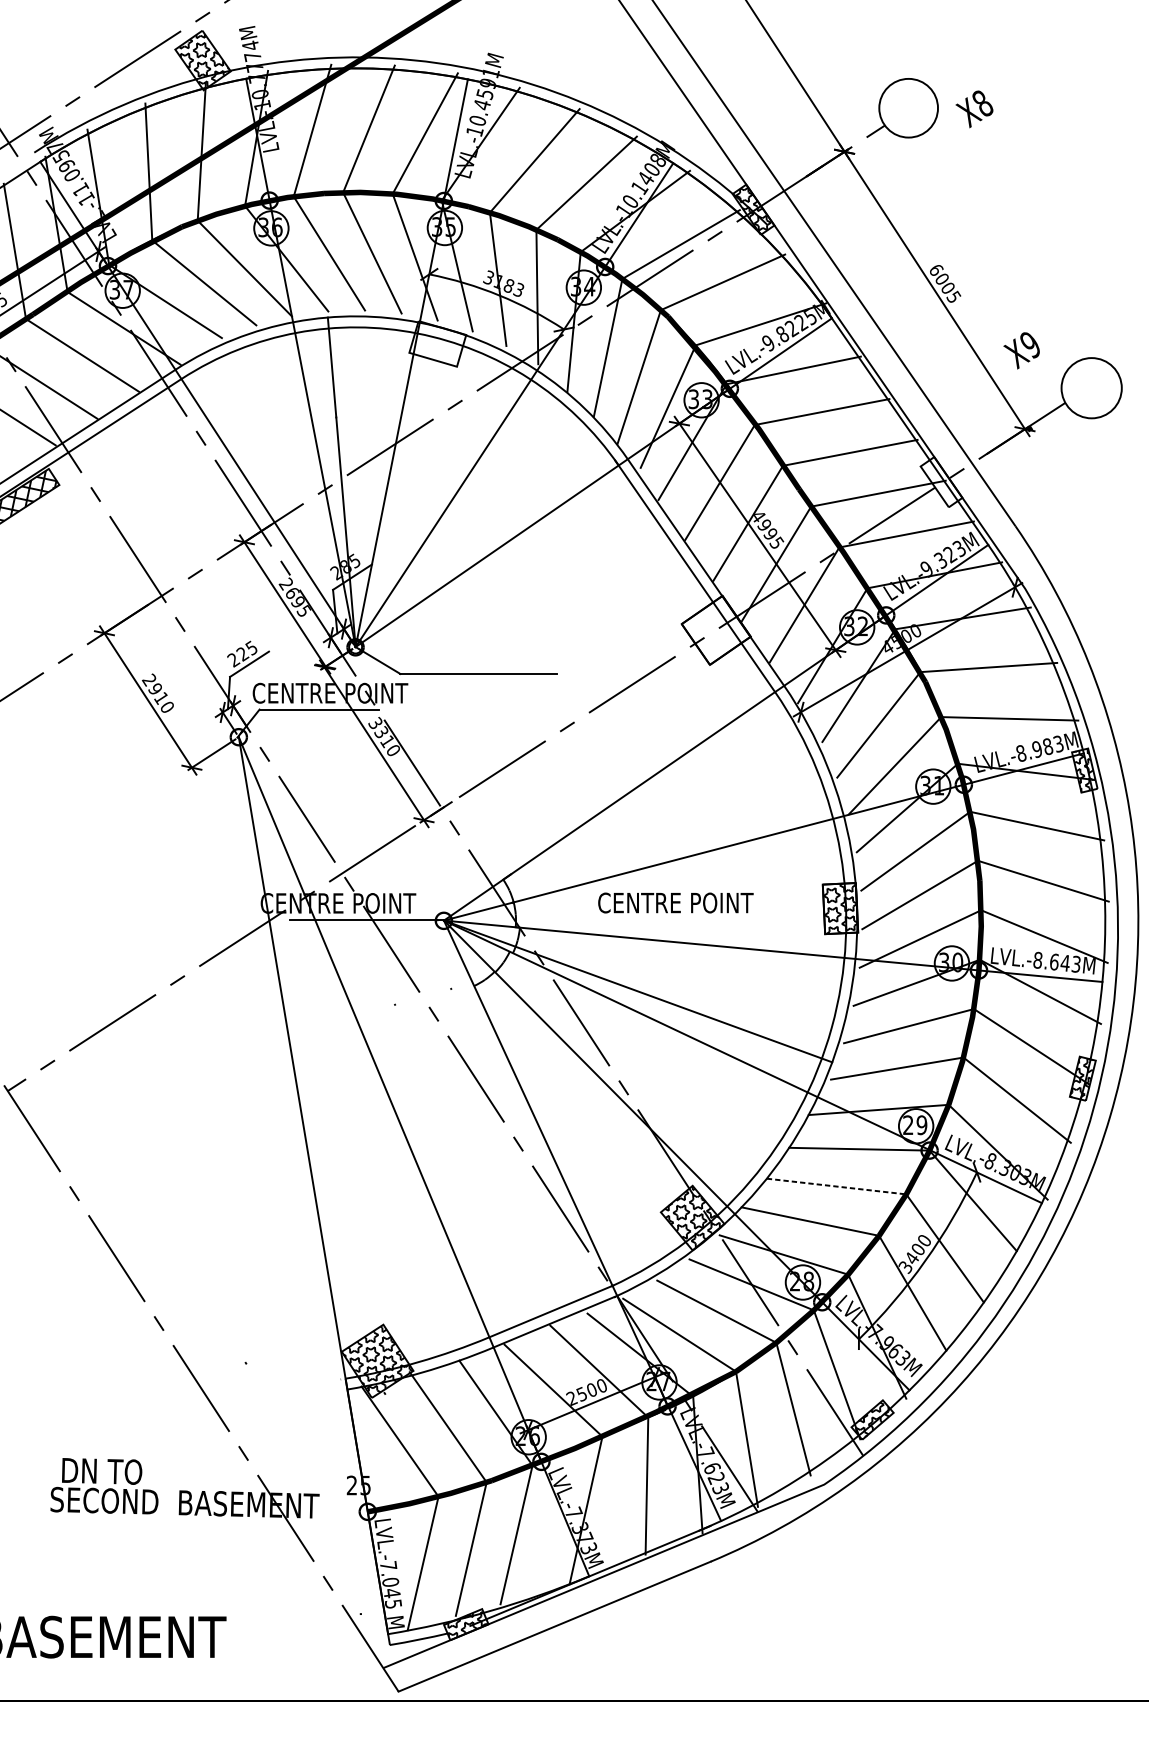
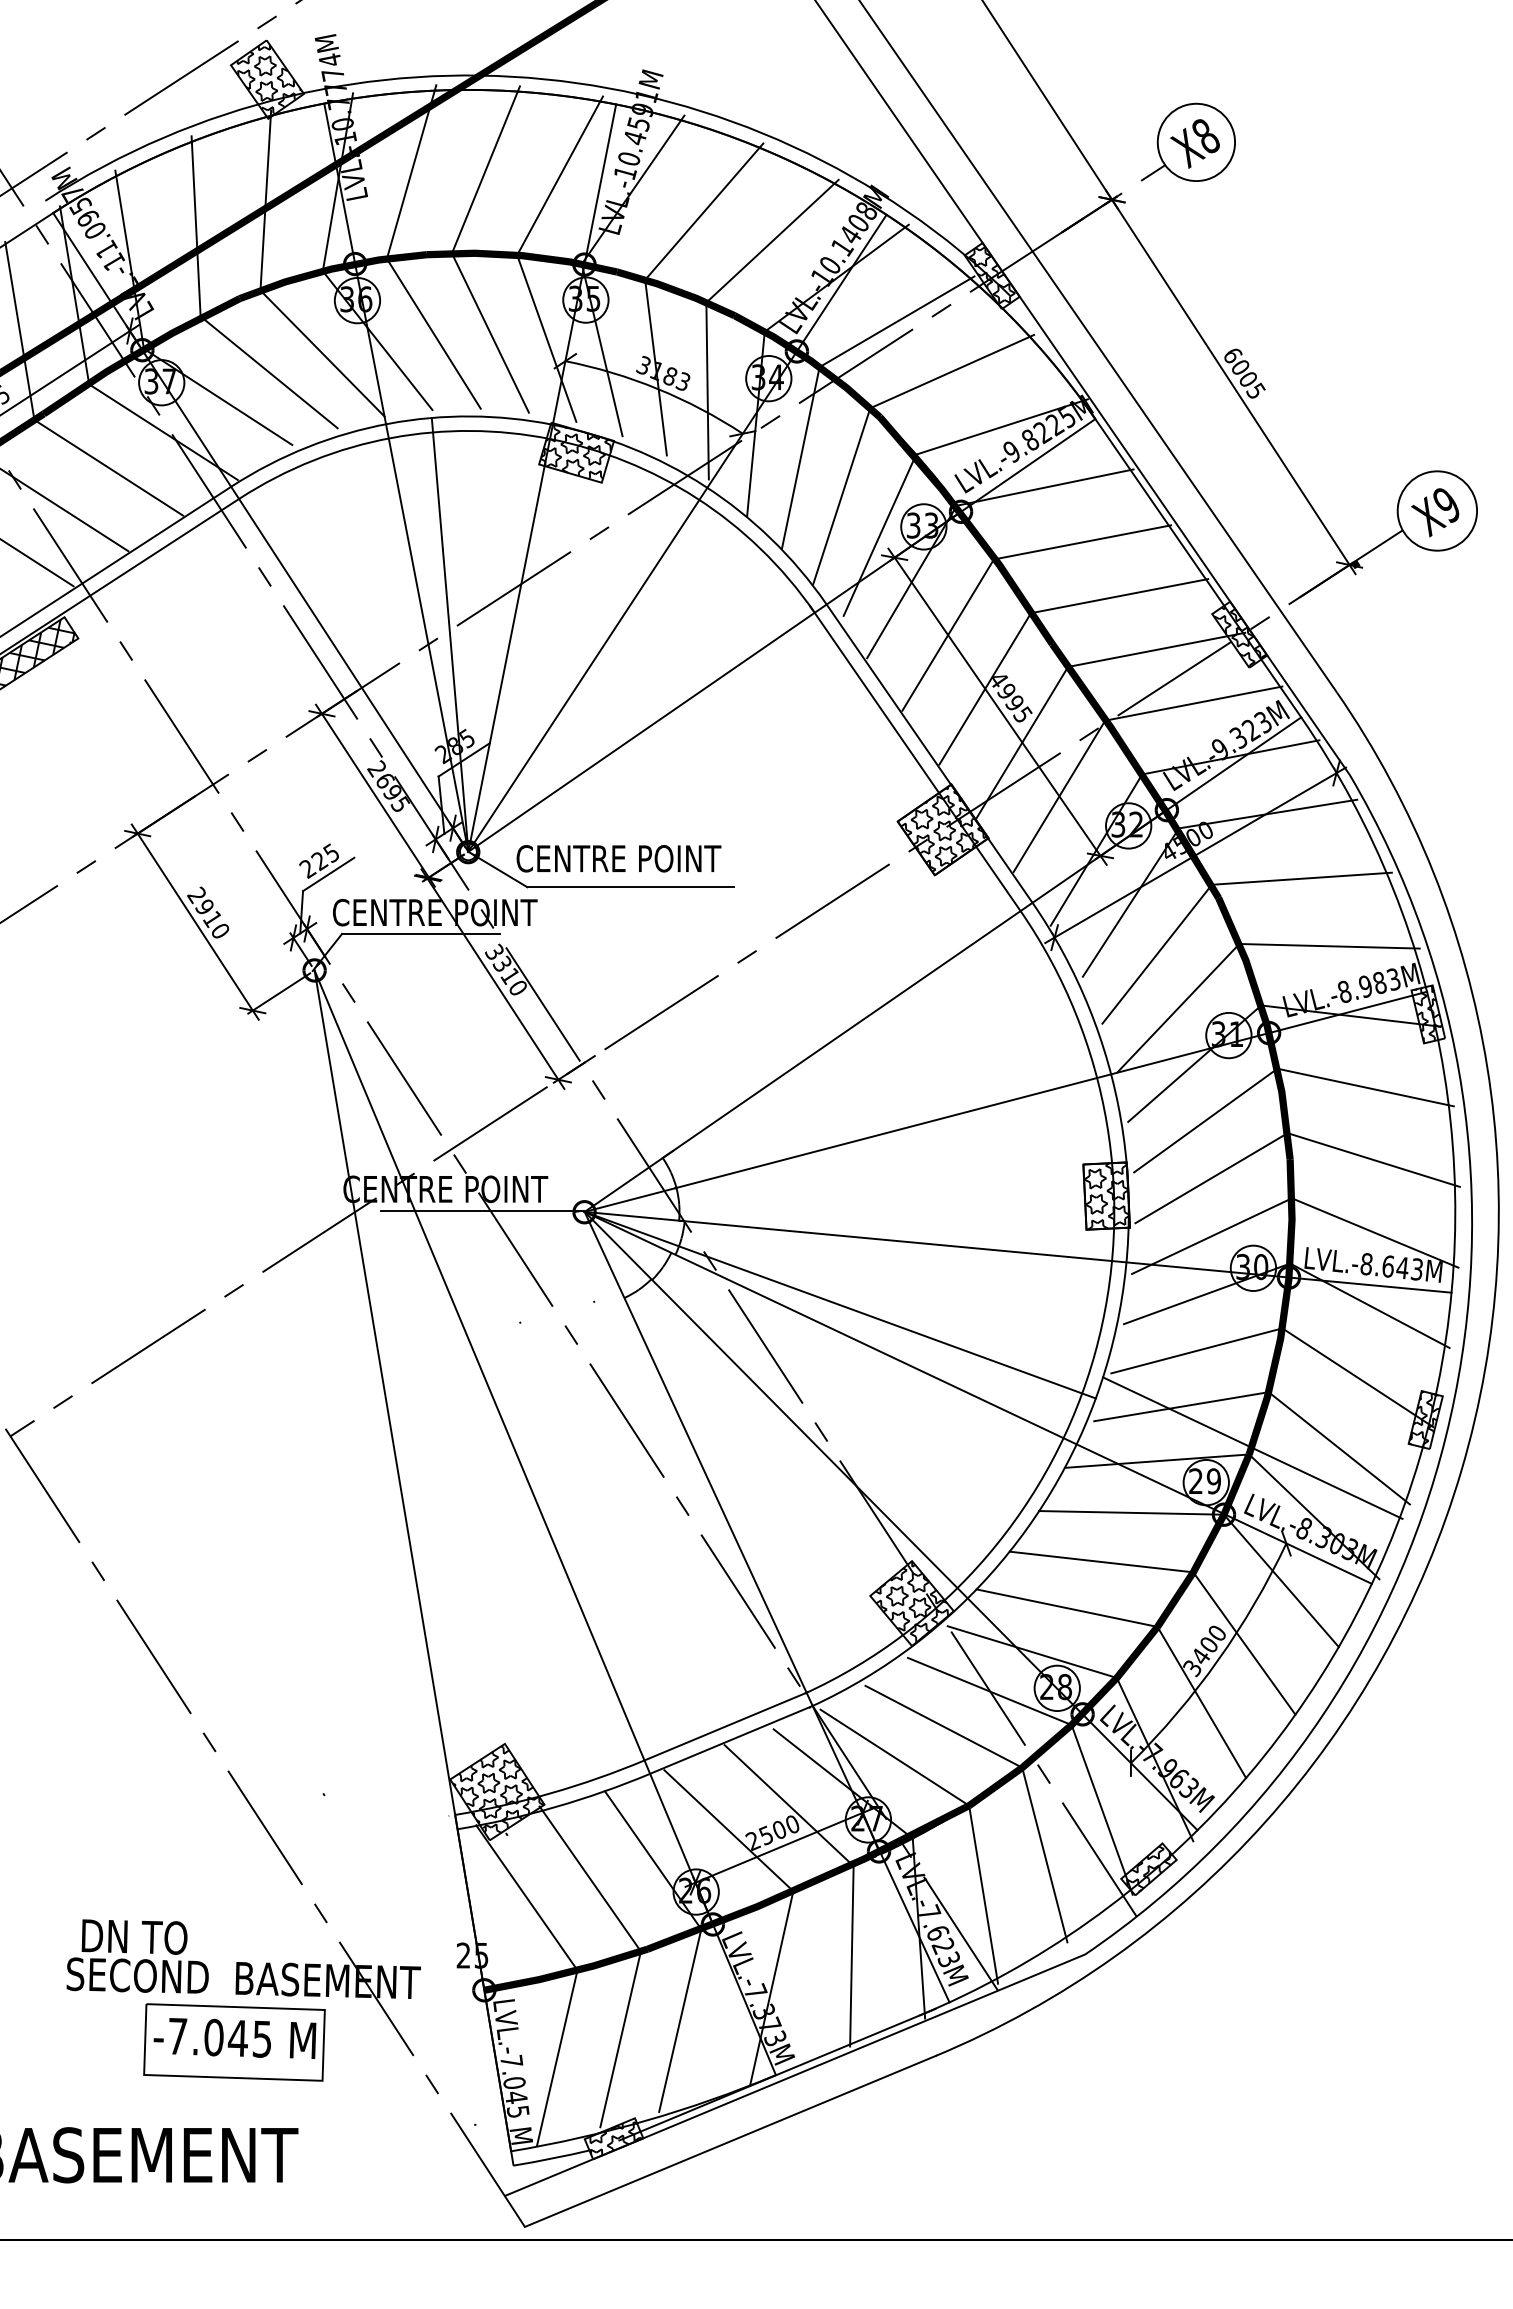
text: (974, 109) -> (1194, 143), moved
hatch: (437, 342) -> (575, 450), added
text: (1021, 350) -> (1435, 512), moved
hatch: (942, 483) -> (1240, 636), added
hatch: (717, 629) -> (944, 828), added
text: (675, 902) -> (618, 858), moved
line: (951, 1099) -> (1252, 1447), added
line: (837, 1186) -> (1102, 1562), dashed -> solid
part: (177, 1551) -> (234, 2042), added

